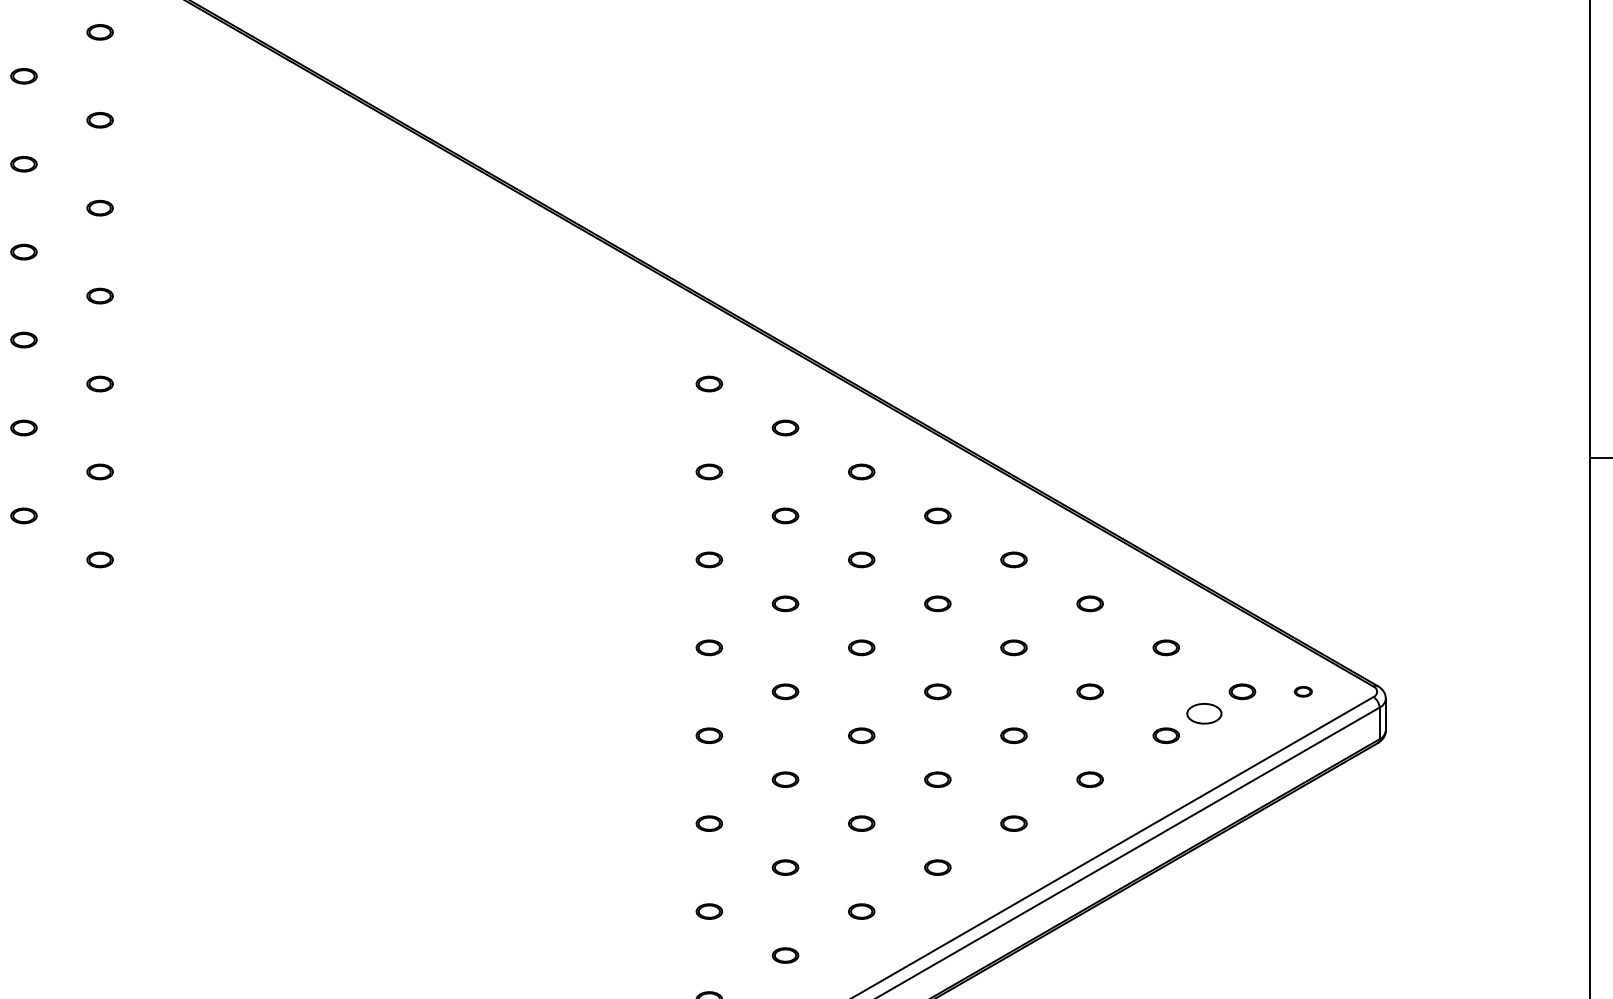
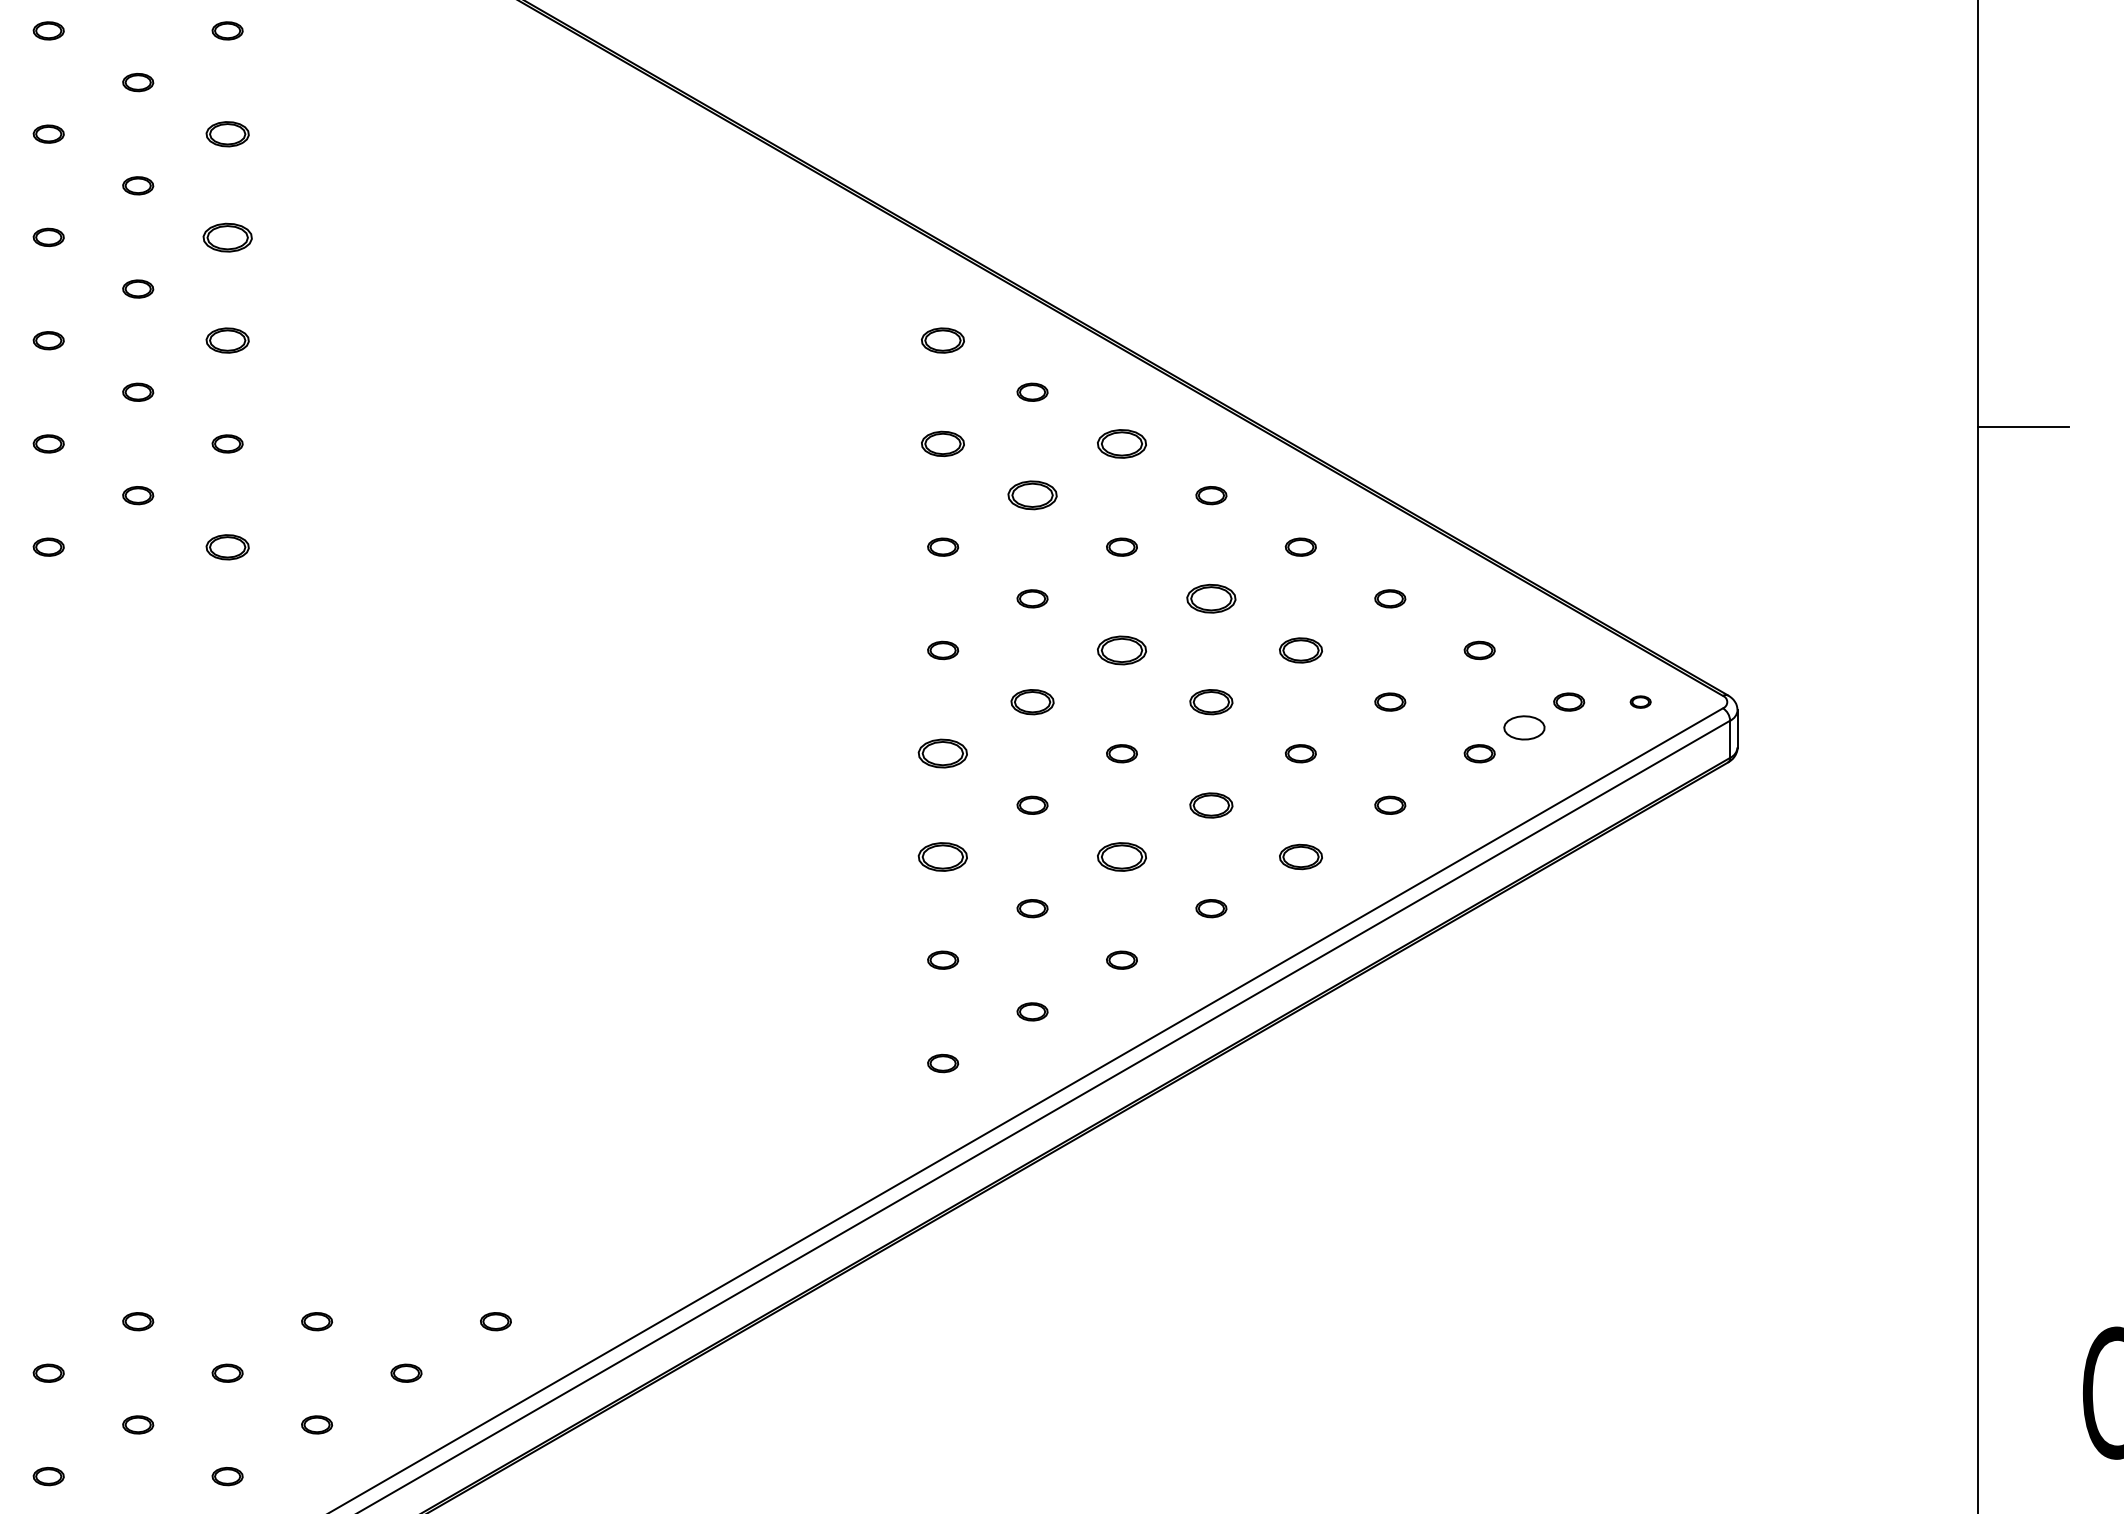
part: (100, 207) -> (227, 133), size x1.4
part: (100, 295) -> (227, 236), size x1.6
part: (100, 383) -> (227, 340), size x1.4
part: (709, 383) -> (943, 340), size x1.4
part: (709, 471) -> (943, 443), size x1.4
part: (861, 471) -> (1121, 443), size x1.6
part: (785, 515) -> (1032, 495), size x1.6
part: (100, 559) -> (227, 546), size x1.4
part: (937, 603) -> (1211, 598), size x1.6
part: (861, 647) -> (1121, 650), size x1.6
part: (1013, 647) -> (1300, 650), size x1.4
part: (785, 691) -> (1032, 701), size x1.4
part: (937, 691) -> (1211, 701), size x1.4
part: (709, 735) -> (943, 753), size x1.6
part: (937, 778) -> (1211, 804), size x1.4
part: (709, 823) -> (943, 856), size x1.6
part: (861, 823) -> (1121, 856), size x1.6
part: (1013, 823) -> (1300, 856), size x1.4

